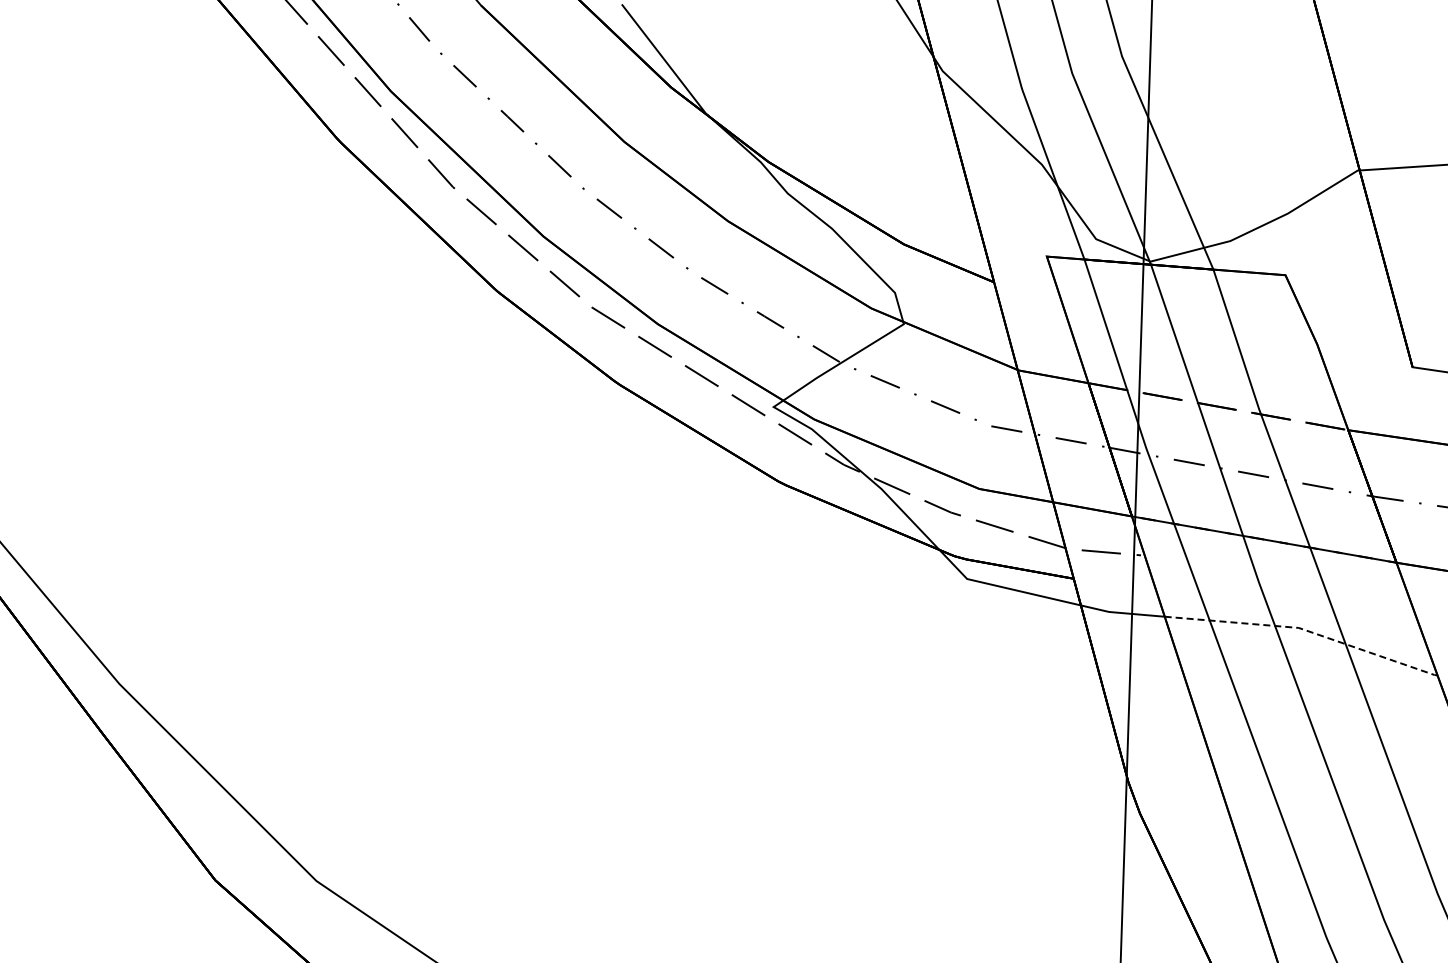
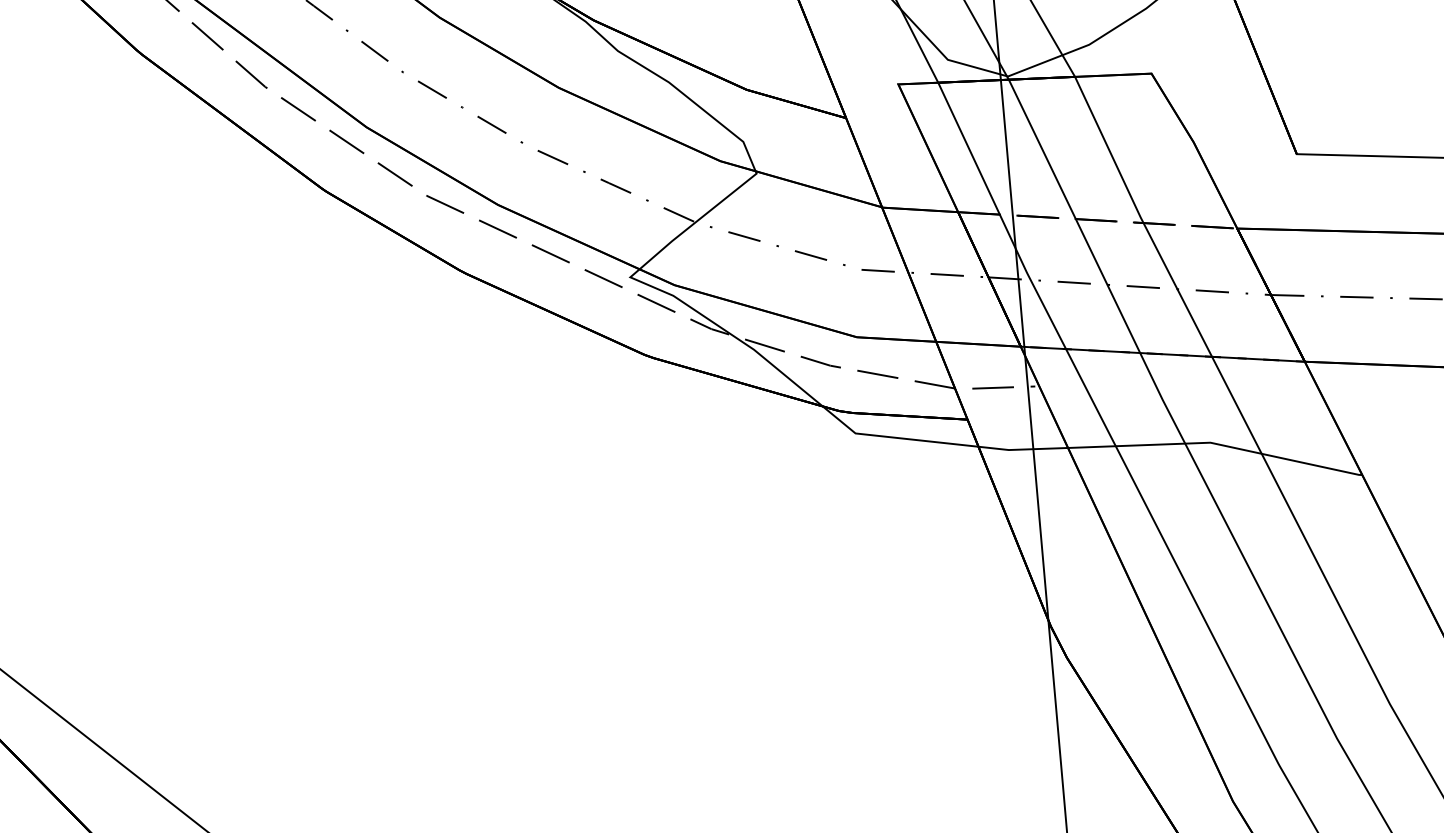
line: (1305, 630) -> (1217, 444), dashed -> solid

